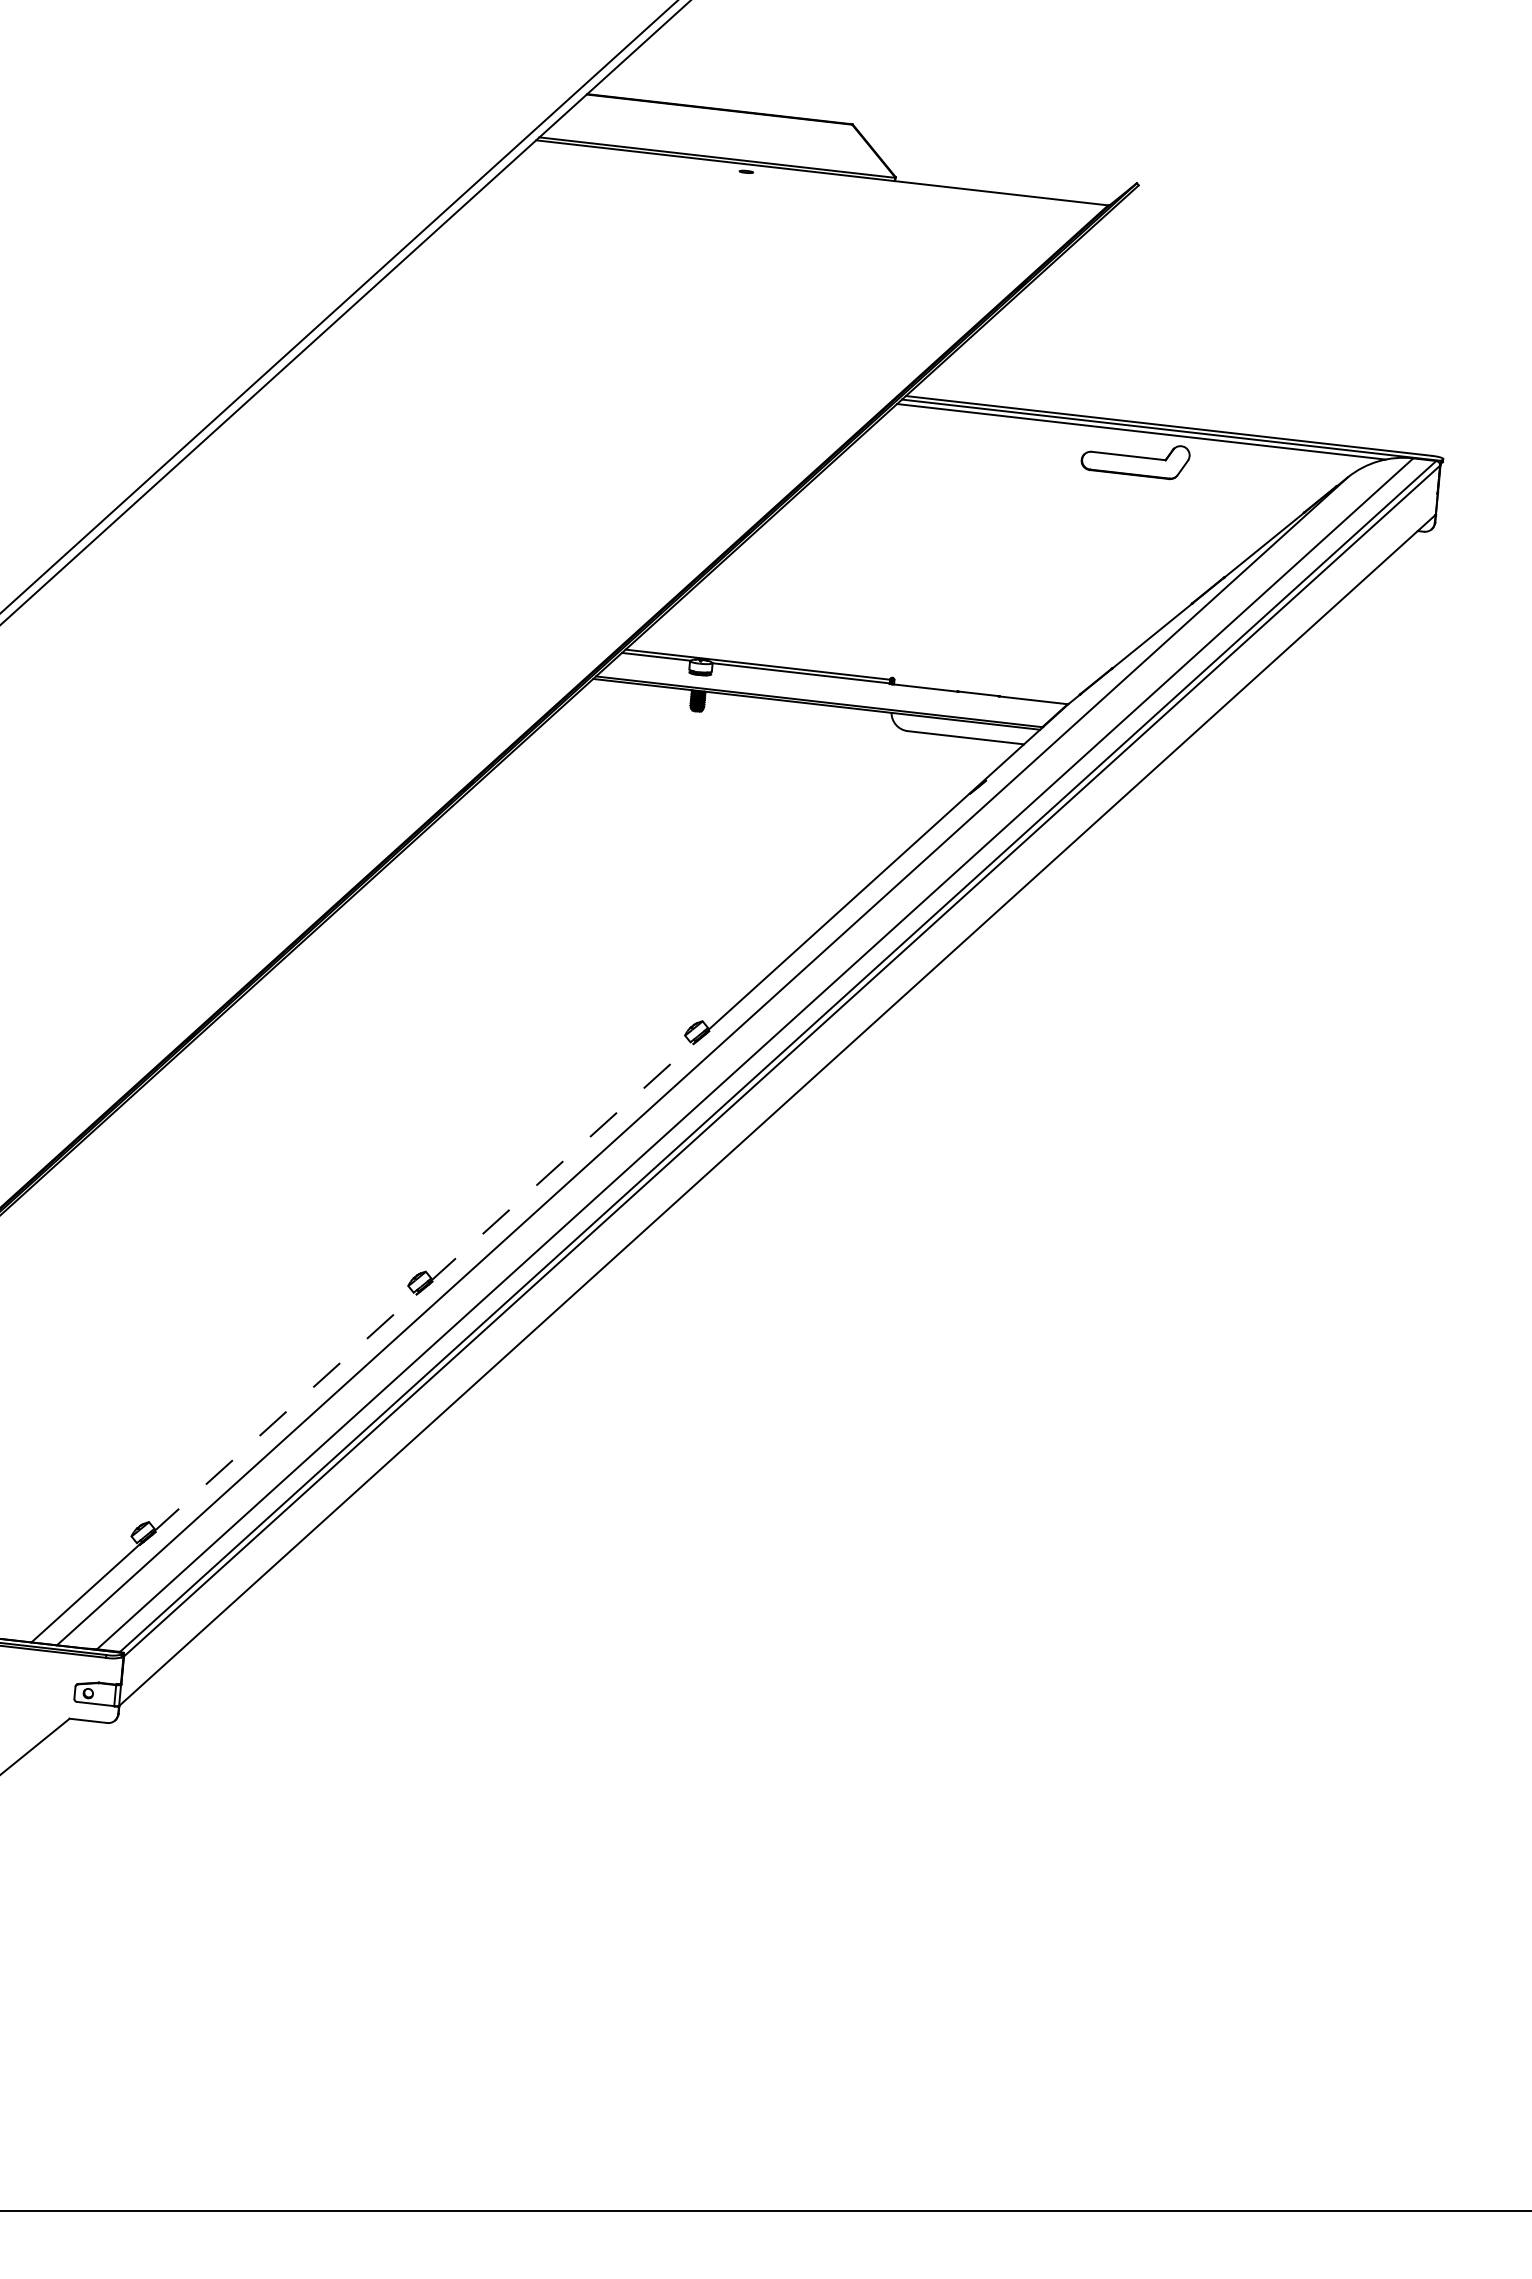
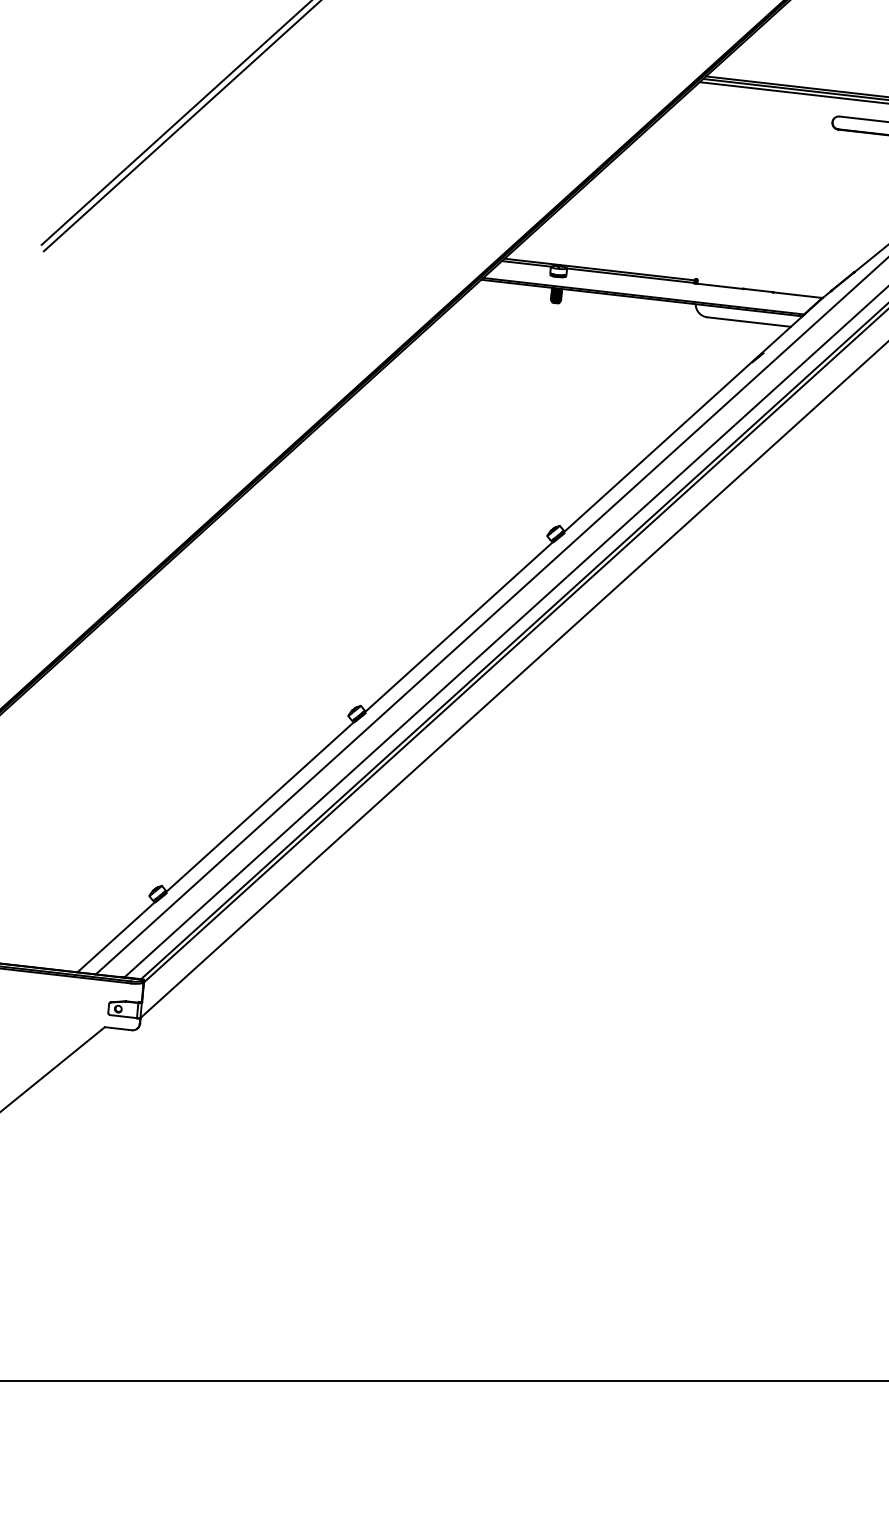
line: (562, 1161) -> (459, 626), dashed -> solid
line: (286, 1411) -> (260, 806), dashed -> solid

